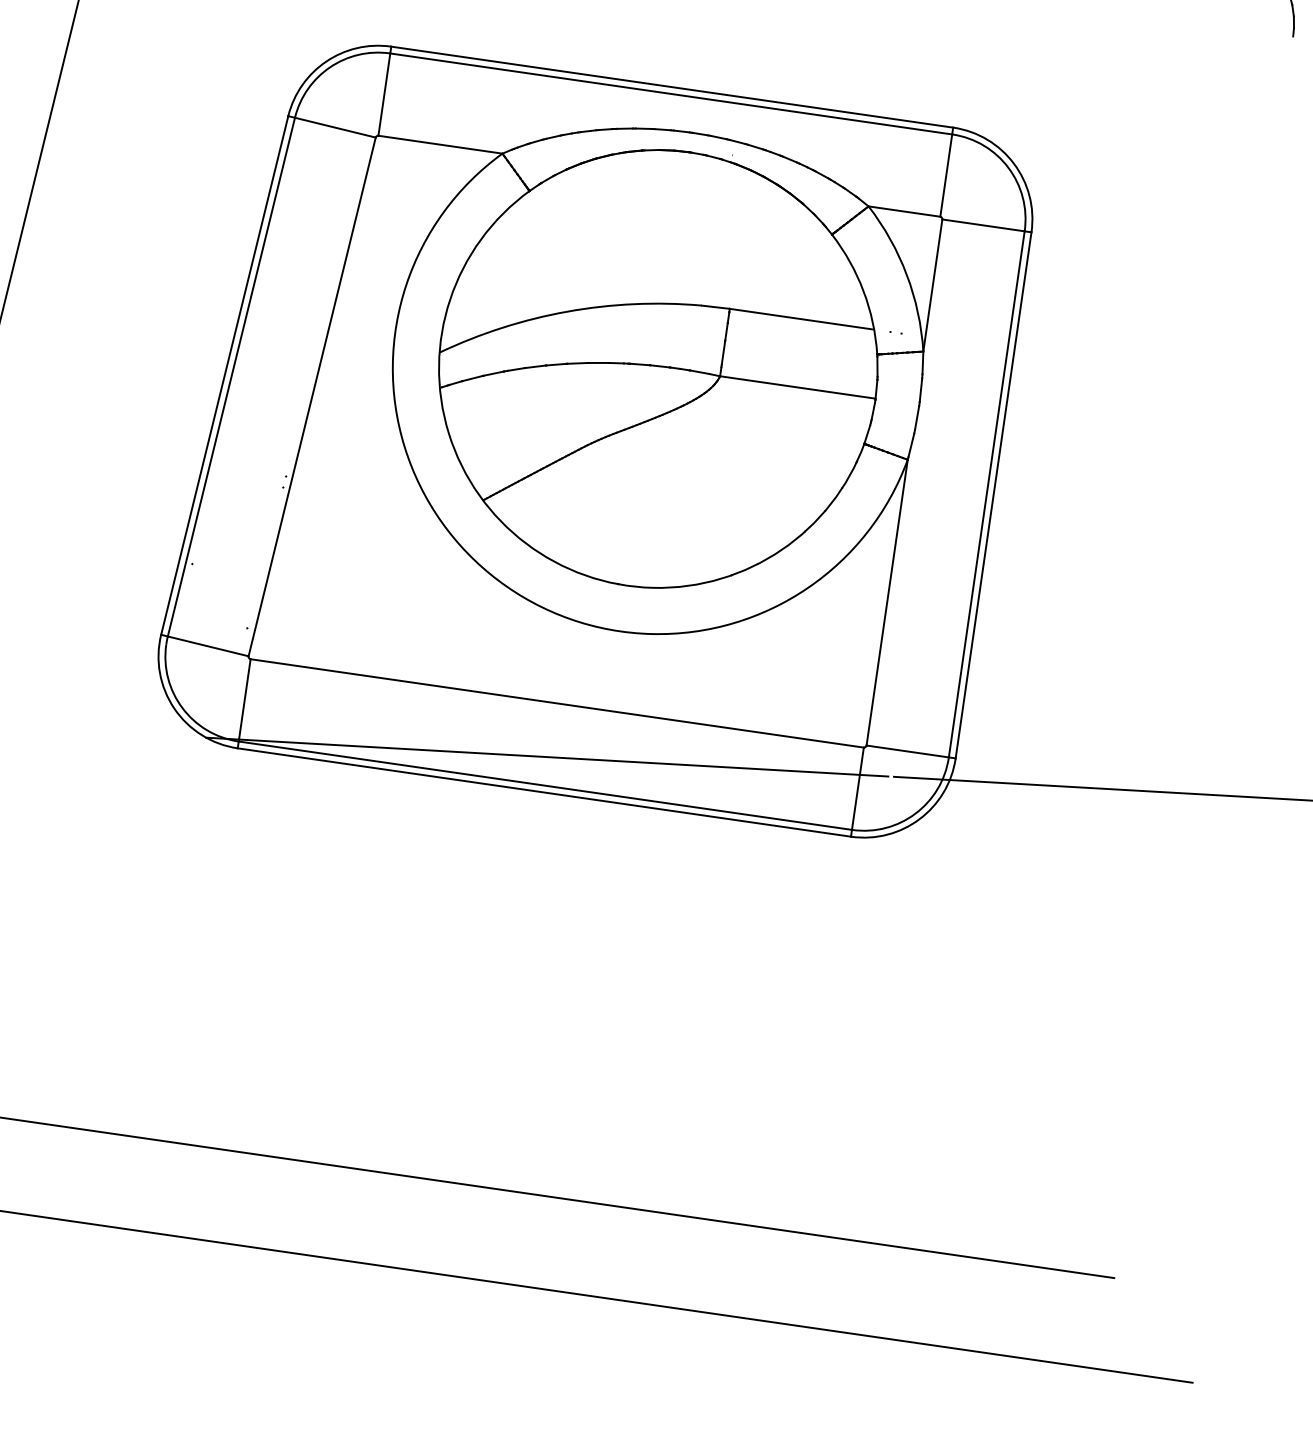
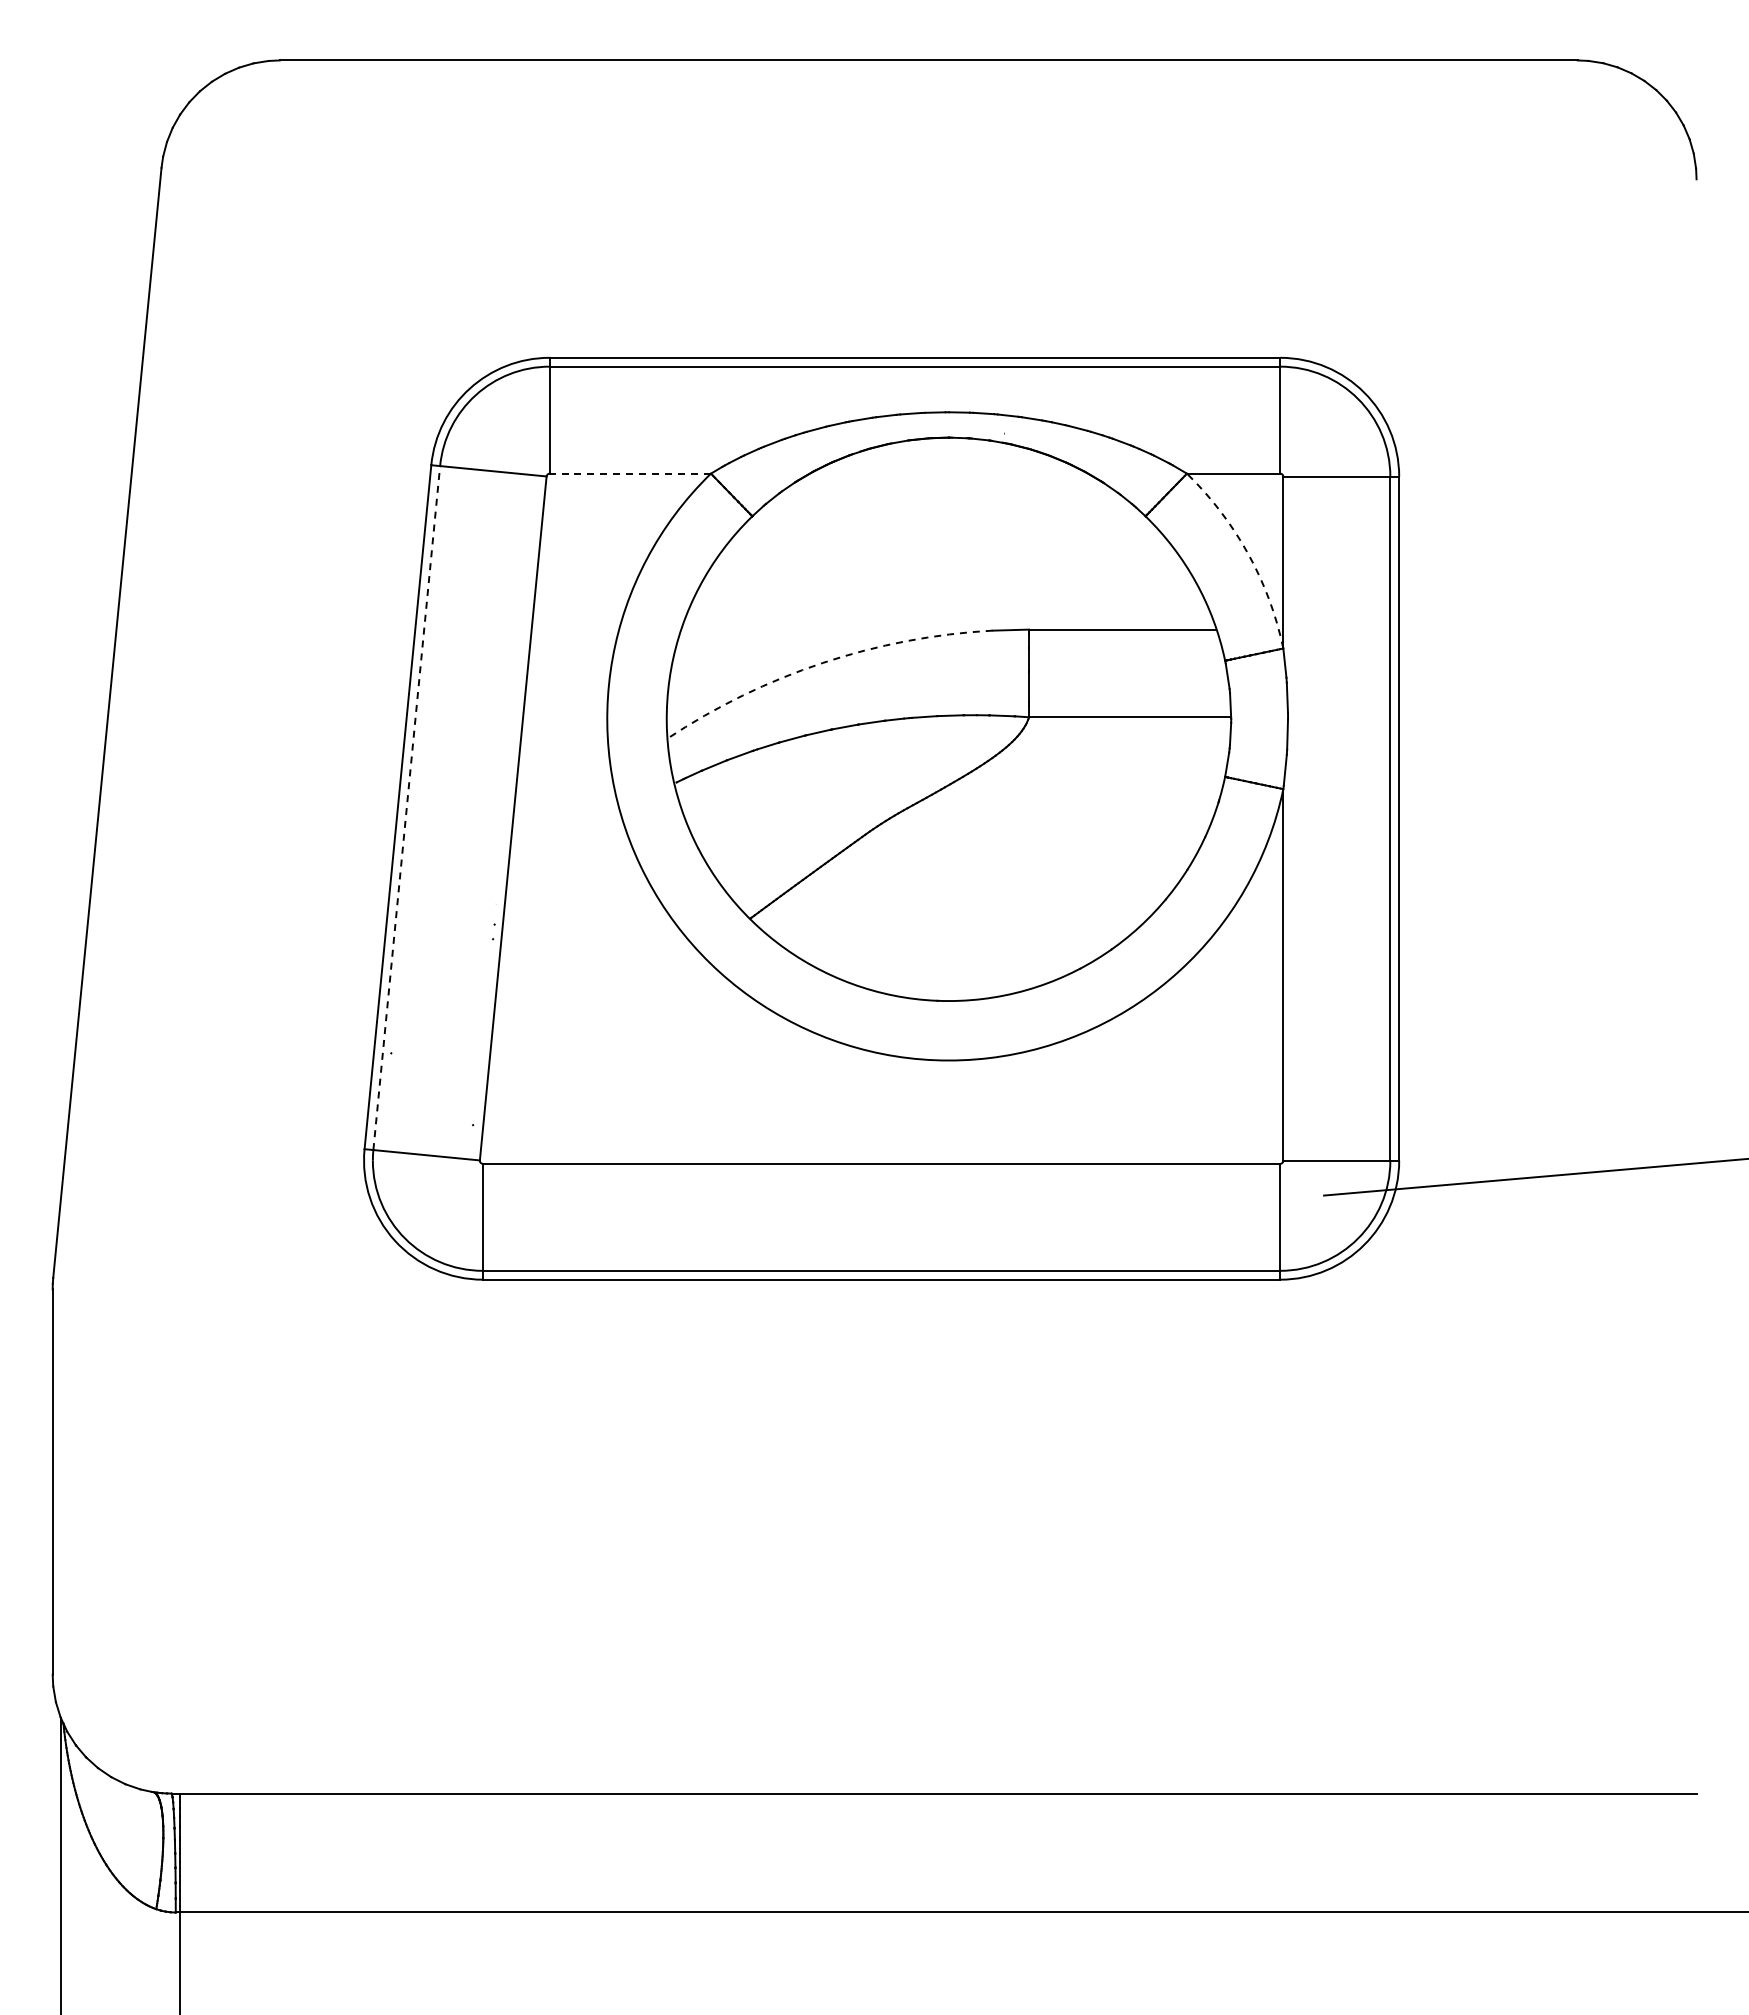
line: (440, 144) -> (630, 473), solid -> dashed
arc: (907, 274) -> (1248, 553), solid -> dashed
arc: (567, 311) -> (822, 662), solid -> dashed
line: (231, 377) -> (406, 808), solid -> dashed
line: (547, 756) -> (878, 1233), removed

